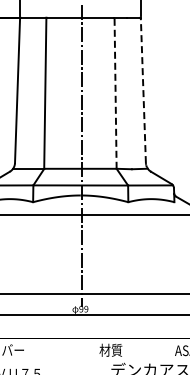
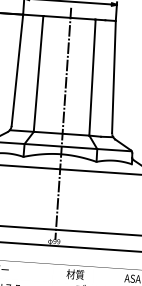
line: (143, 90) -> (114, 76), dashed -> solid
line: (115, 93) -> (92, 77), dashed -> solid

